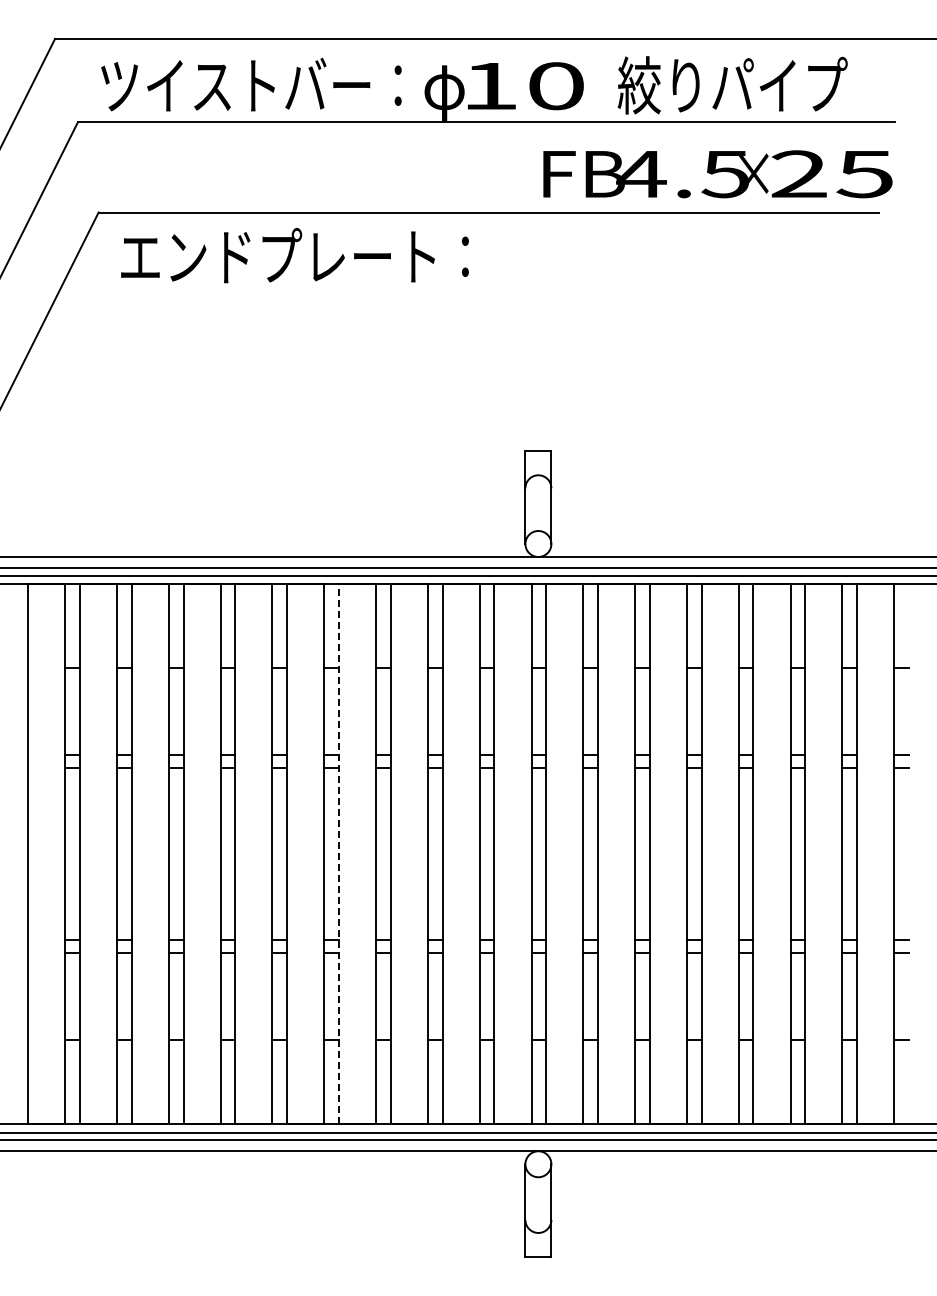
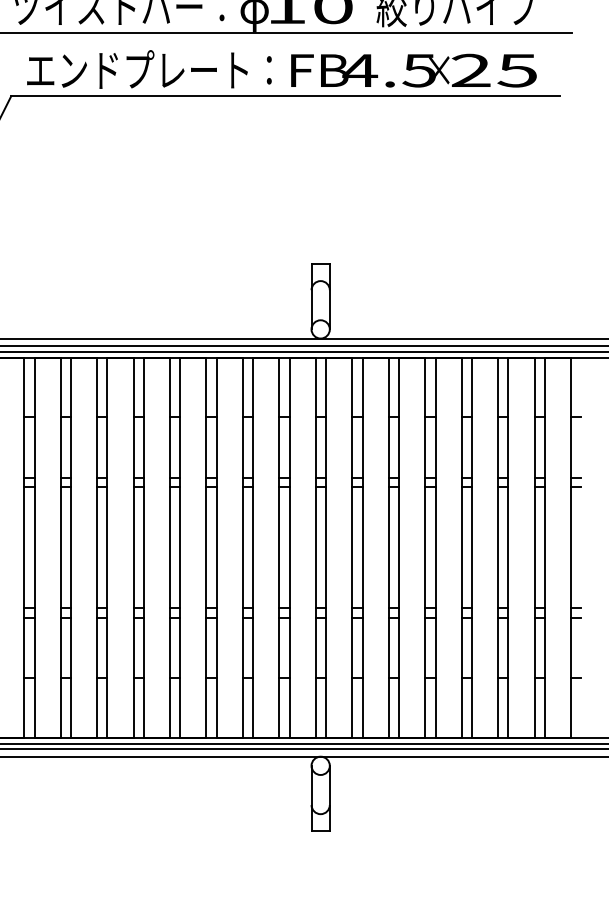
text: (717, 174) -> (413, 70), moved
text: (294, 255) -> (149, 69), moved
line: (338, 853) -> (180, 547), dashed -> solid

